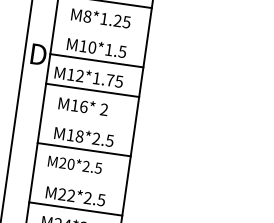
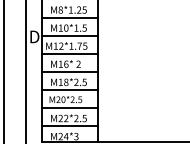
line: (100, 30) -> (69, 17), added
line: (87, 119) -> (69, 71), added
line: (79, 178) -> (69, 107), added

